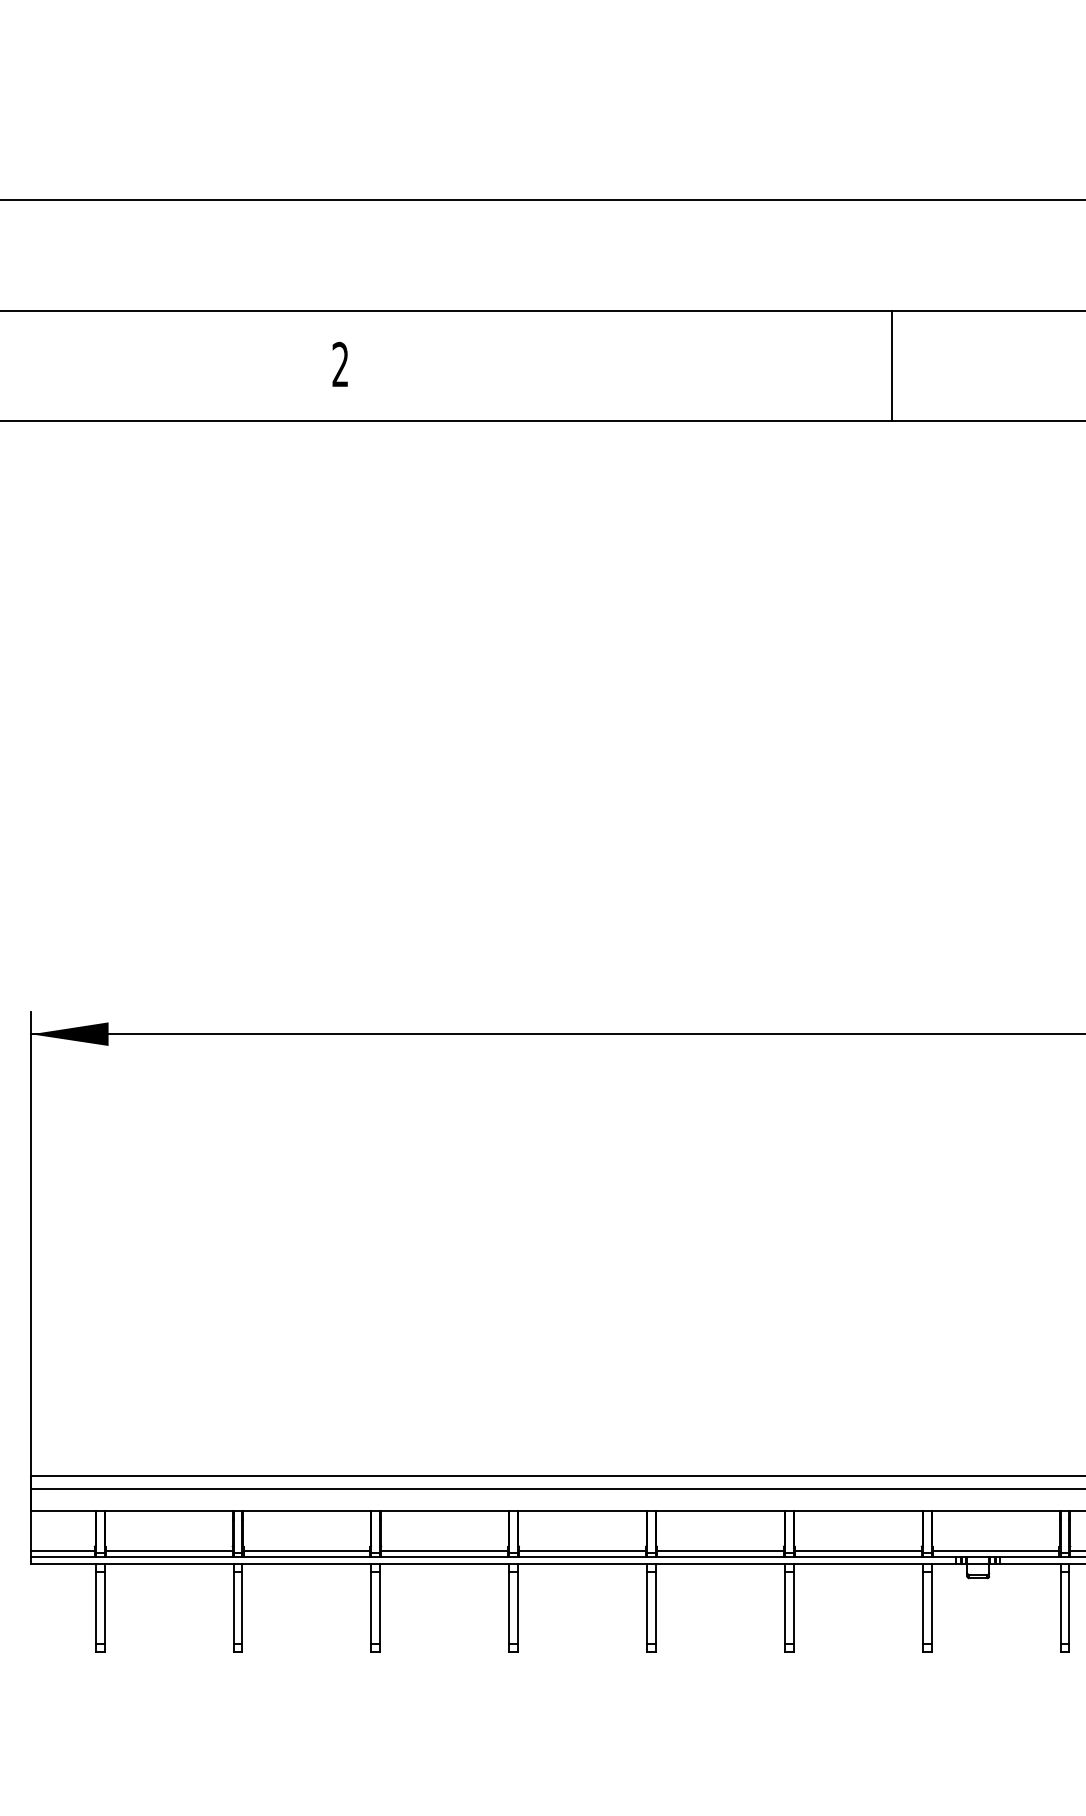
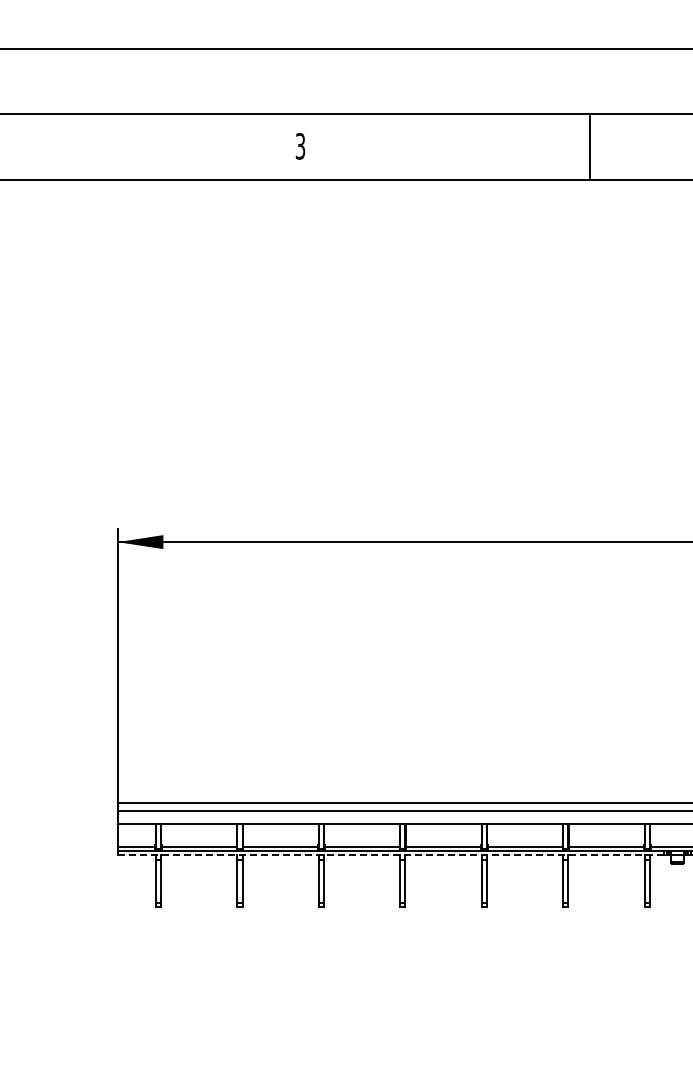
text: (340, 364) -> (300, 146), 2 -> 3
line: (892, 364) -> (590, 146), moved
line: (492, 1564) -> (390, 855), solid -> dashed

